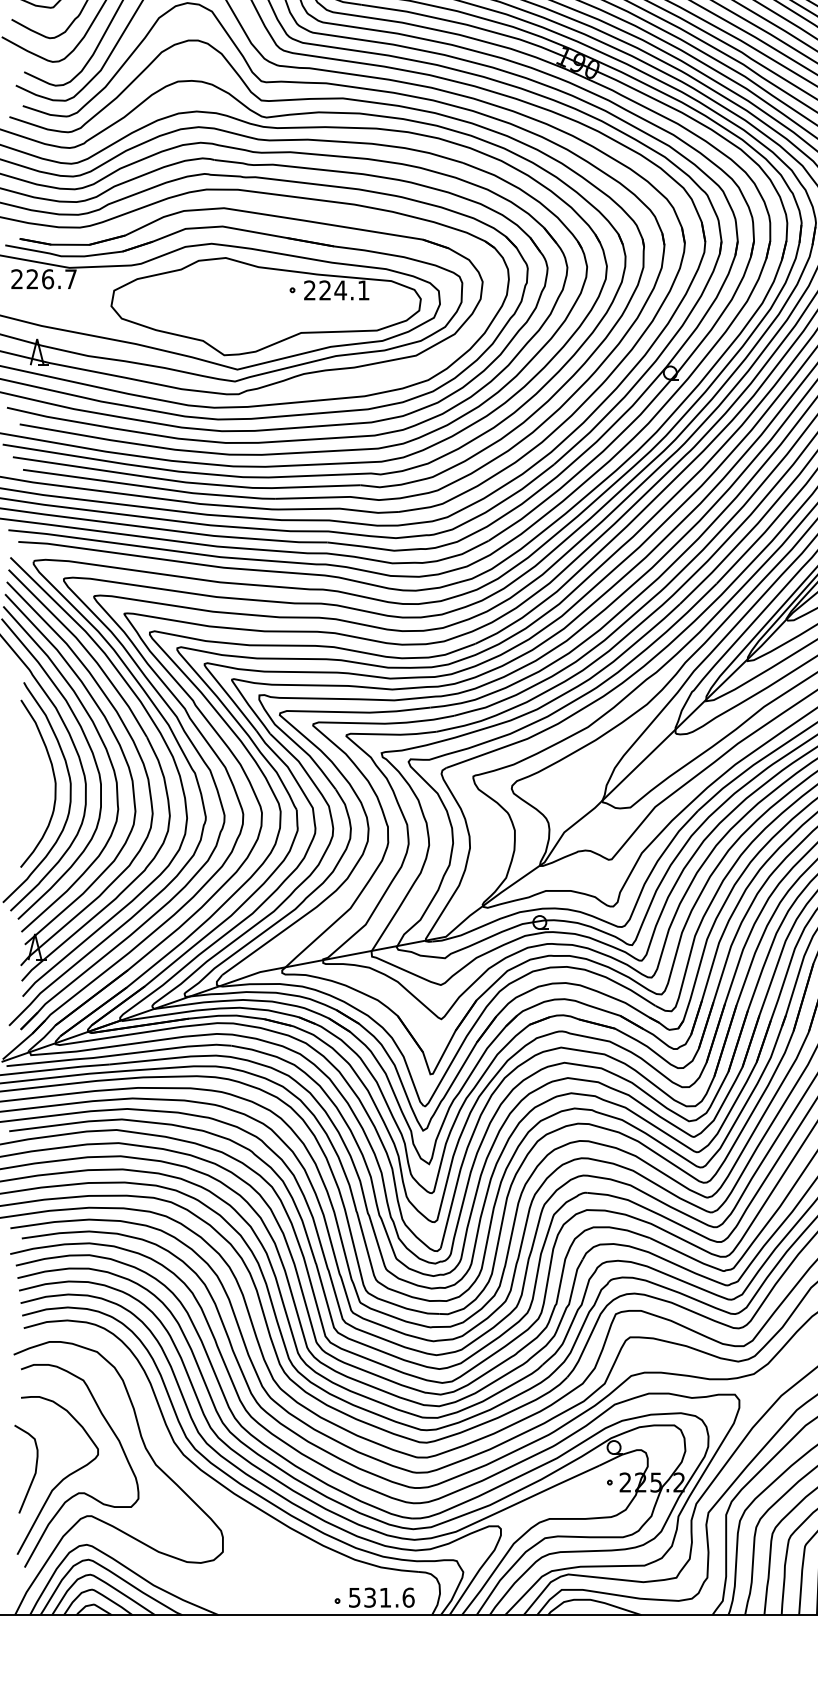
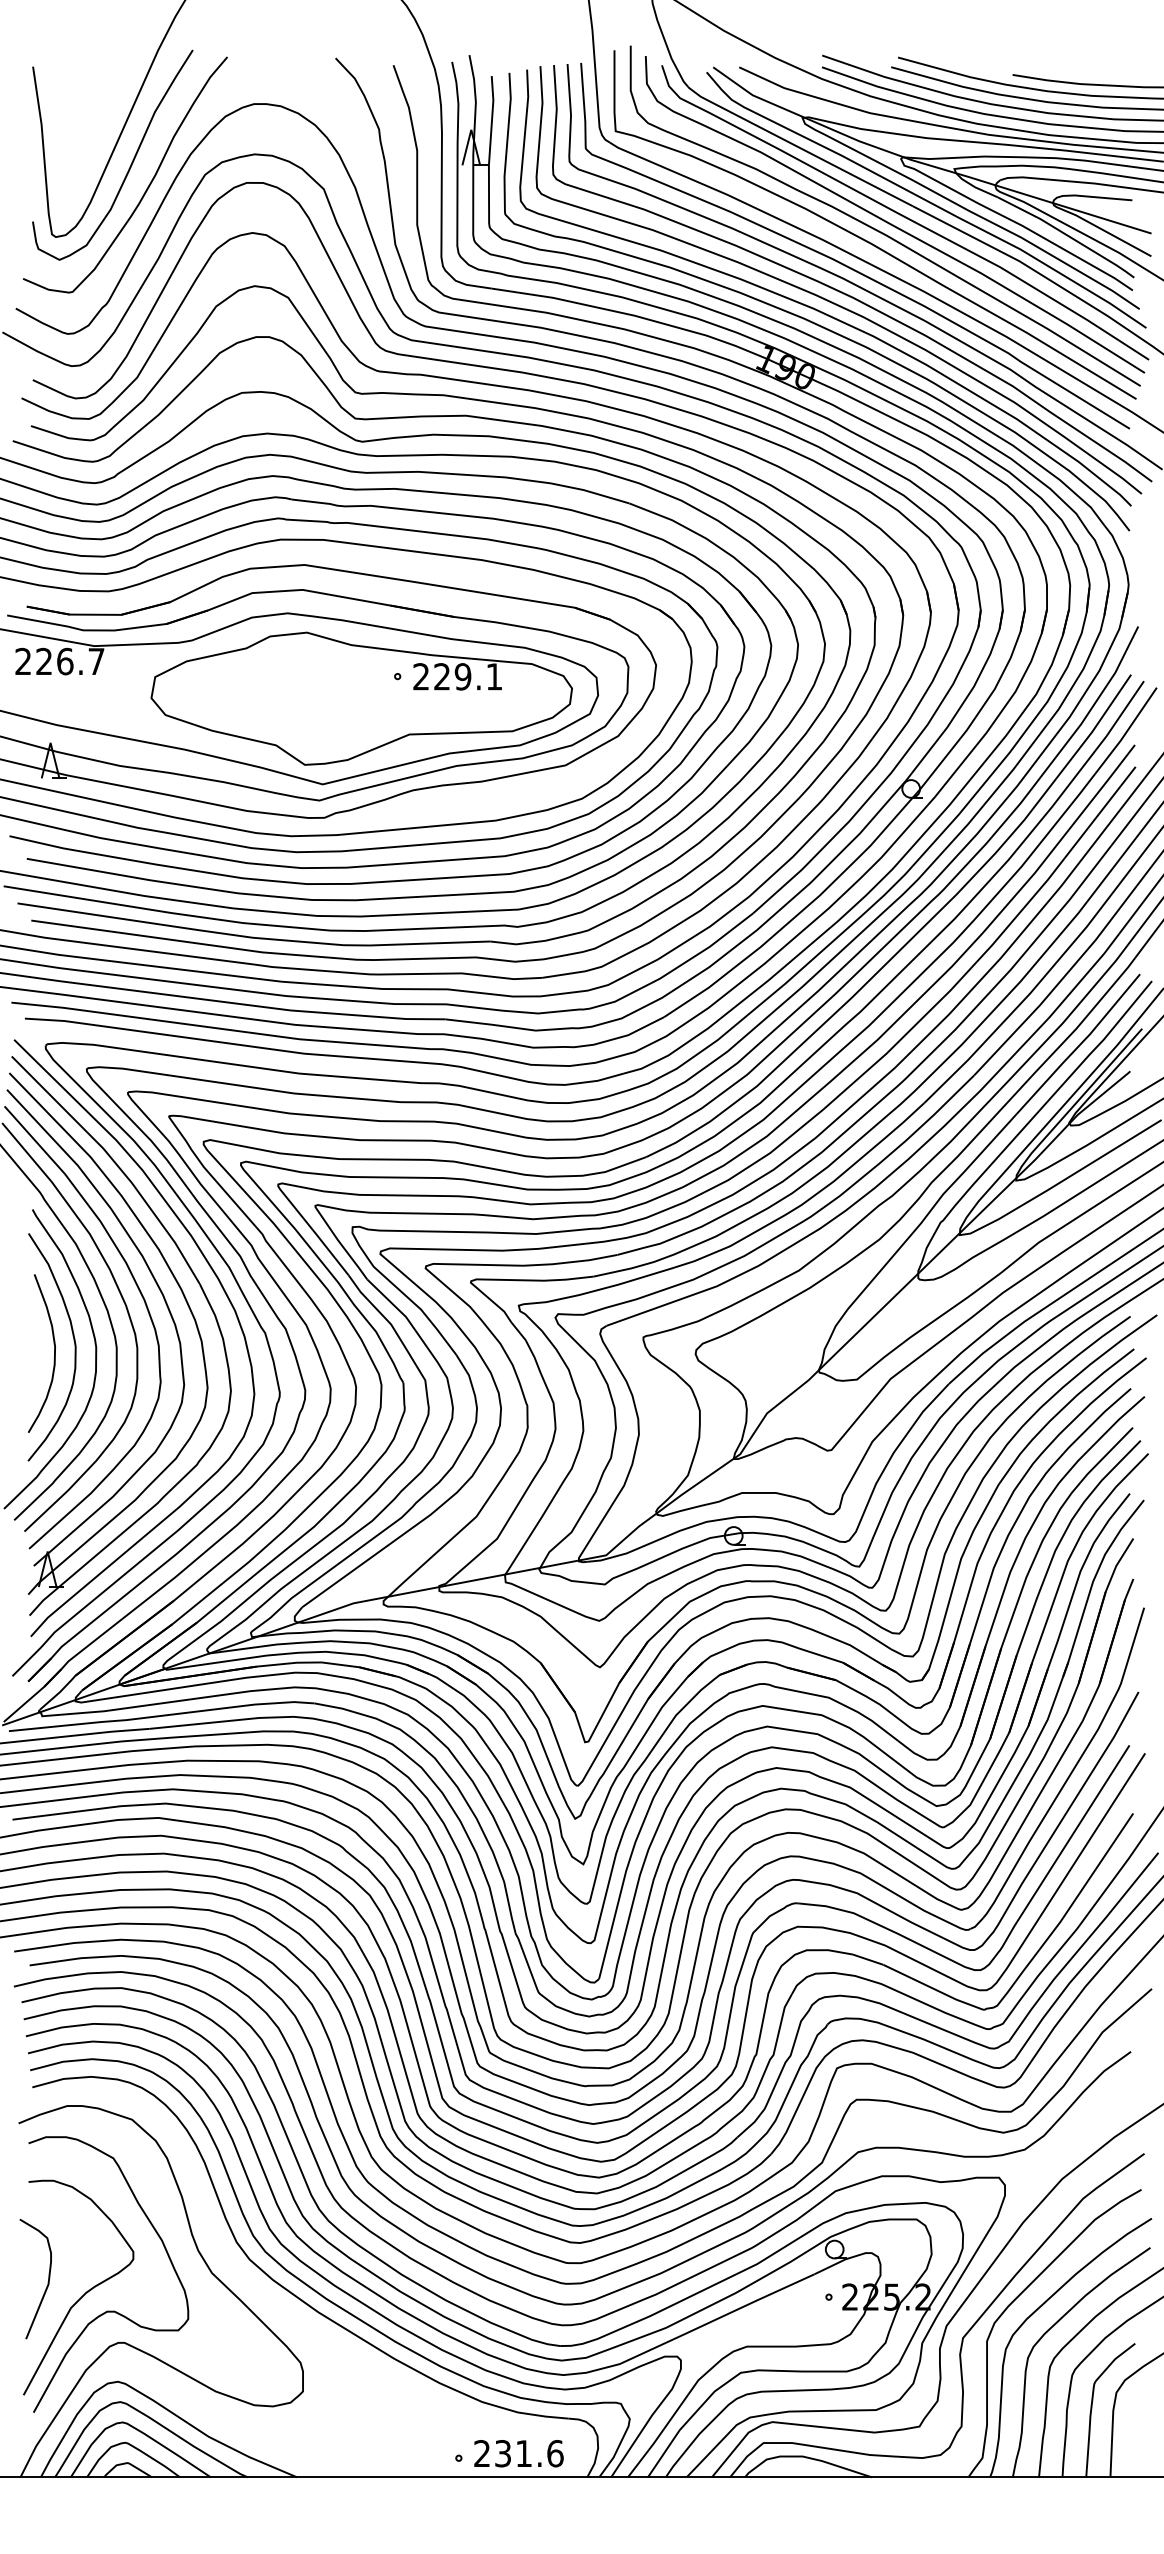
text: (340, 290) -> (462, 676), 224.1 -> 229.1
curve: (40, 788) -> (54, 1353), added
text: (354, 1597) -> (481, 2453), 531.6 -> 231.6

